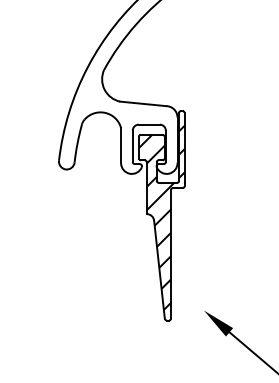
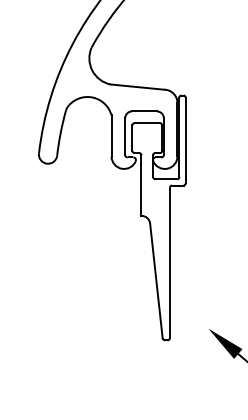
hatch: (161, 217) -> (158, 219), removed

